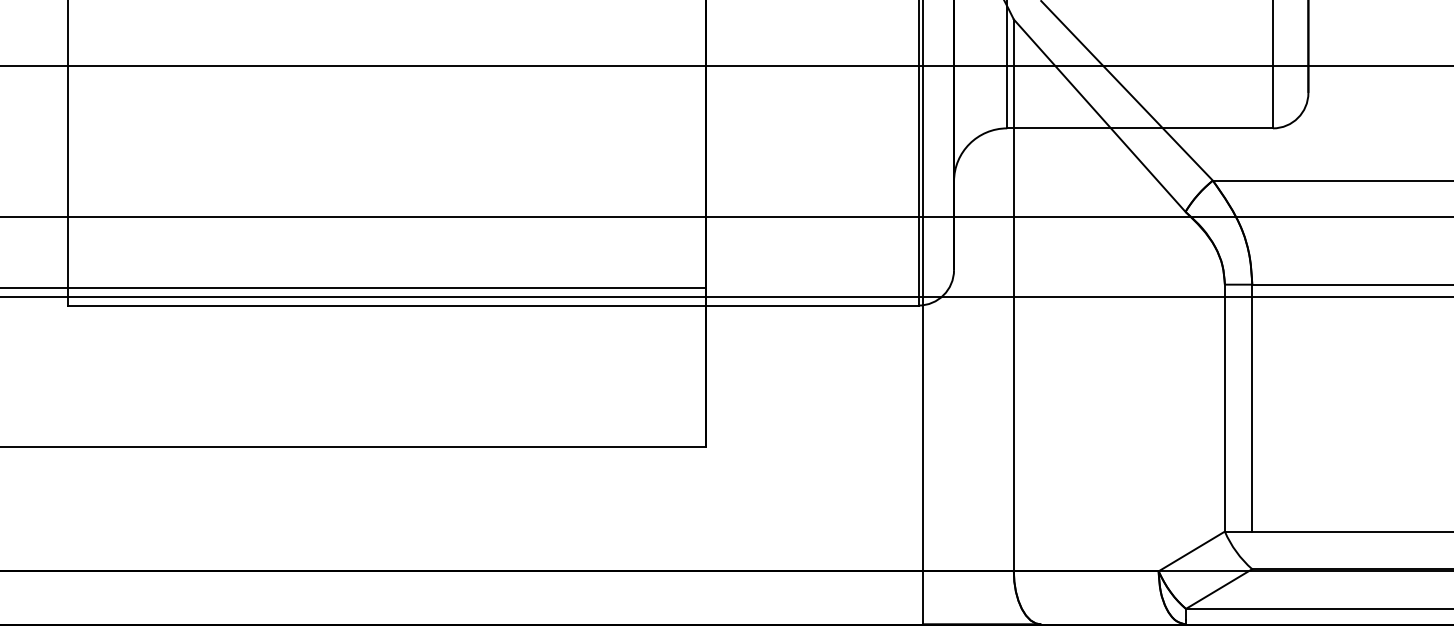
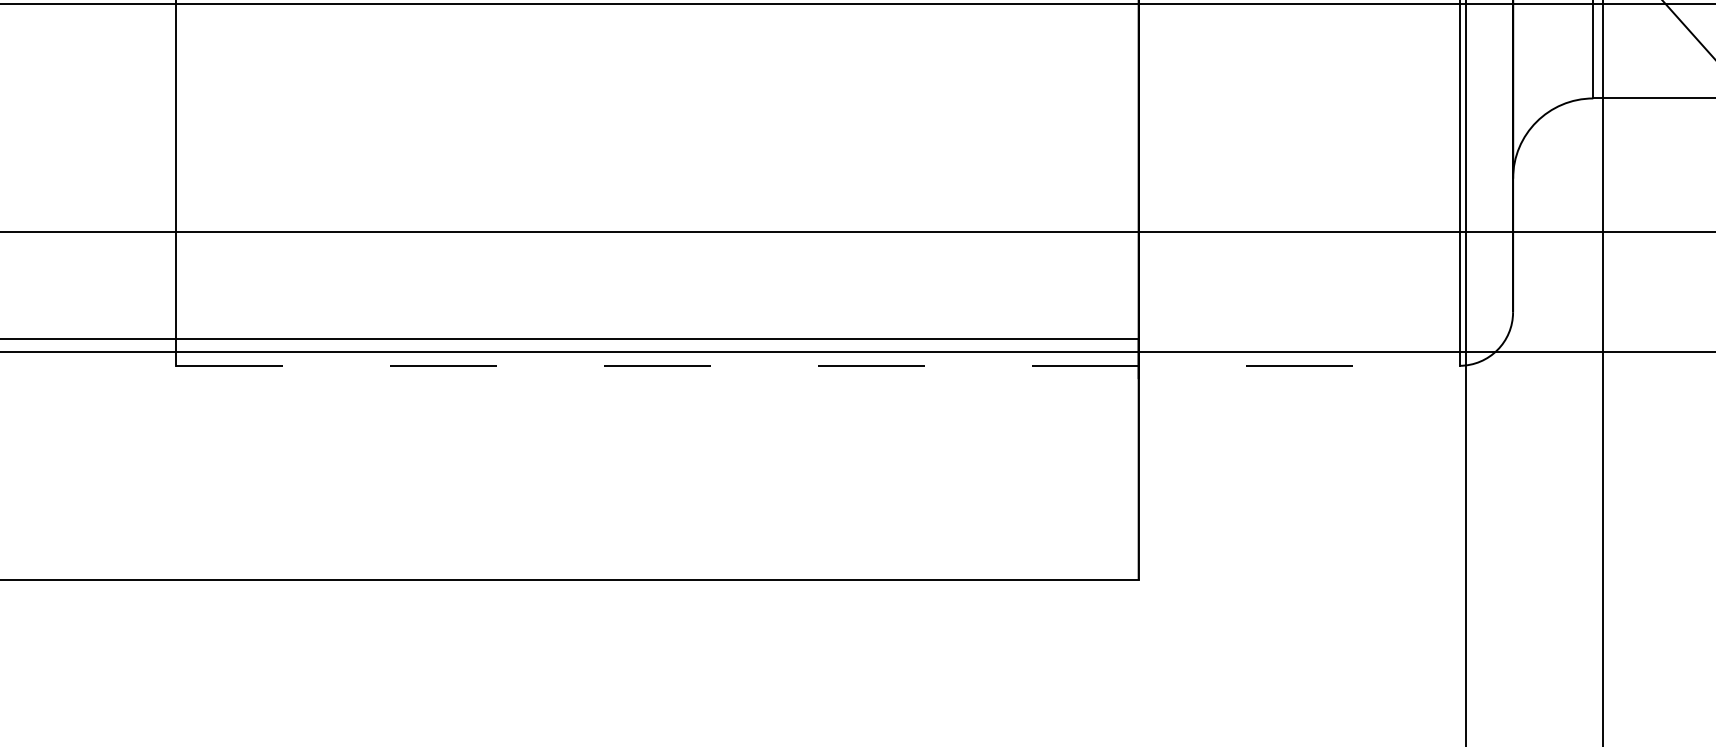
line: (493, 305) -> (818, 365), solid -> dashed

